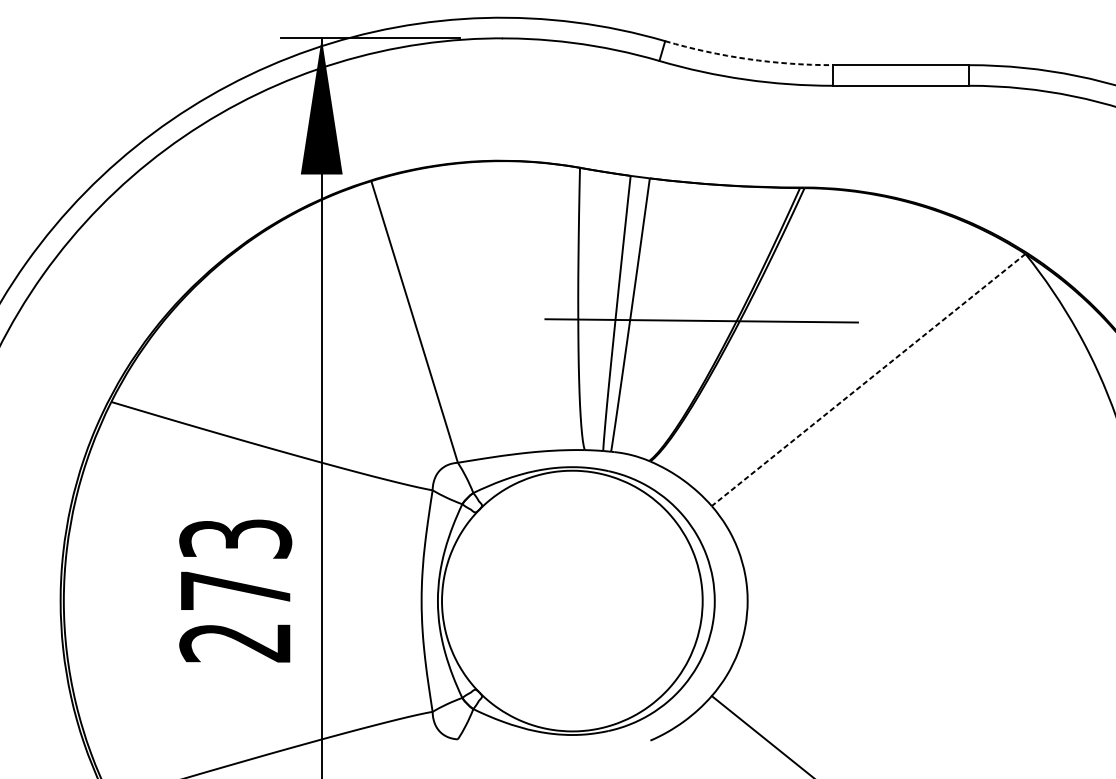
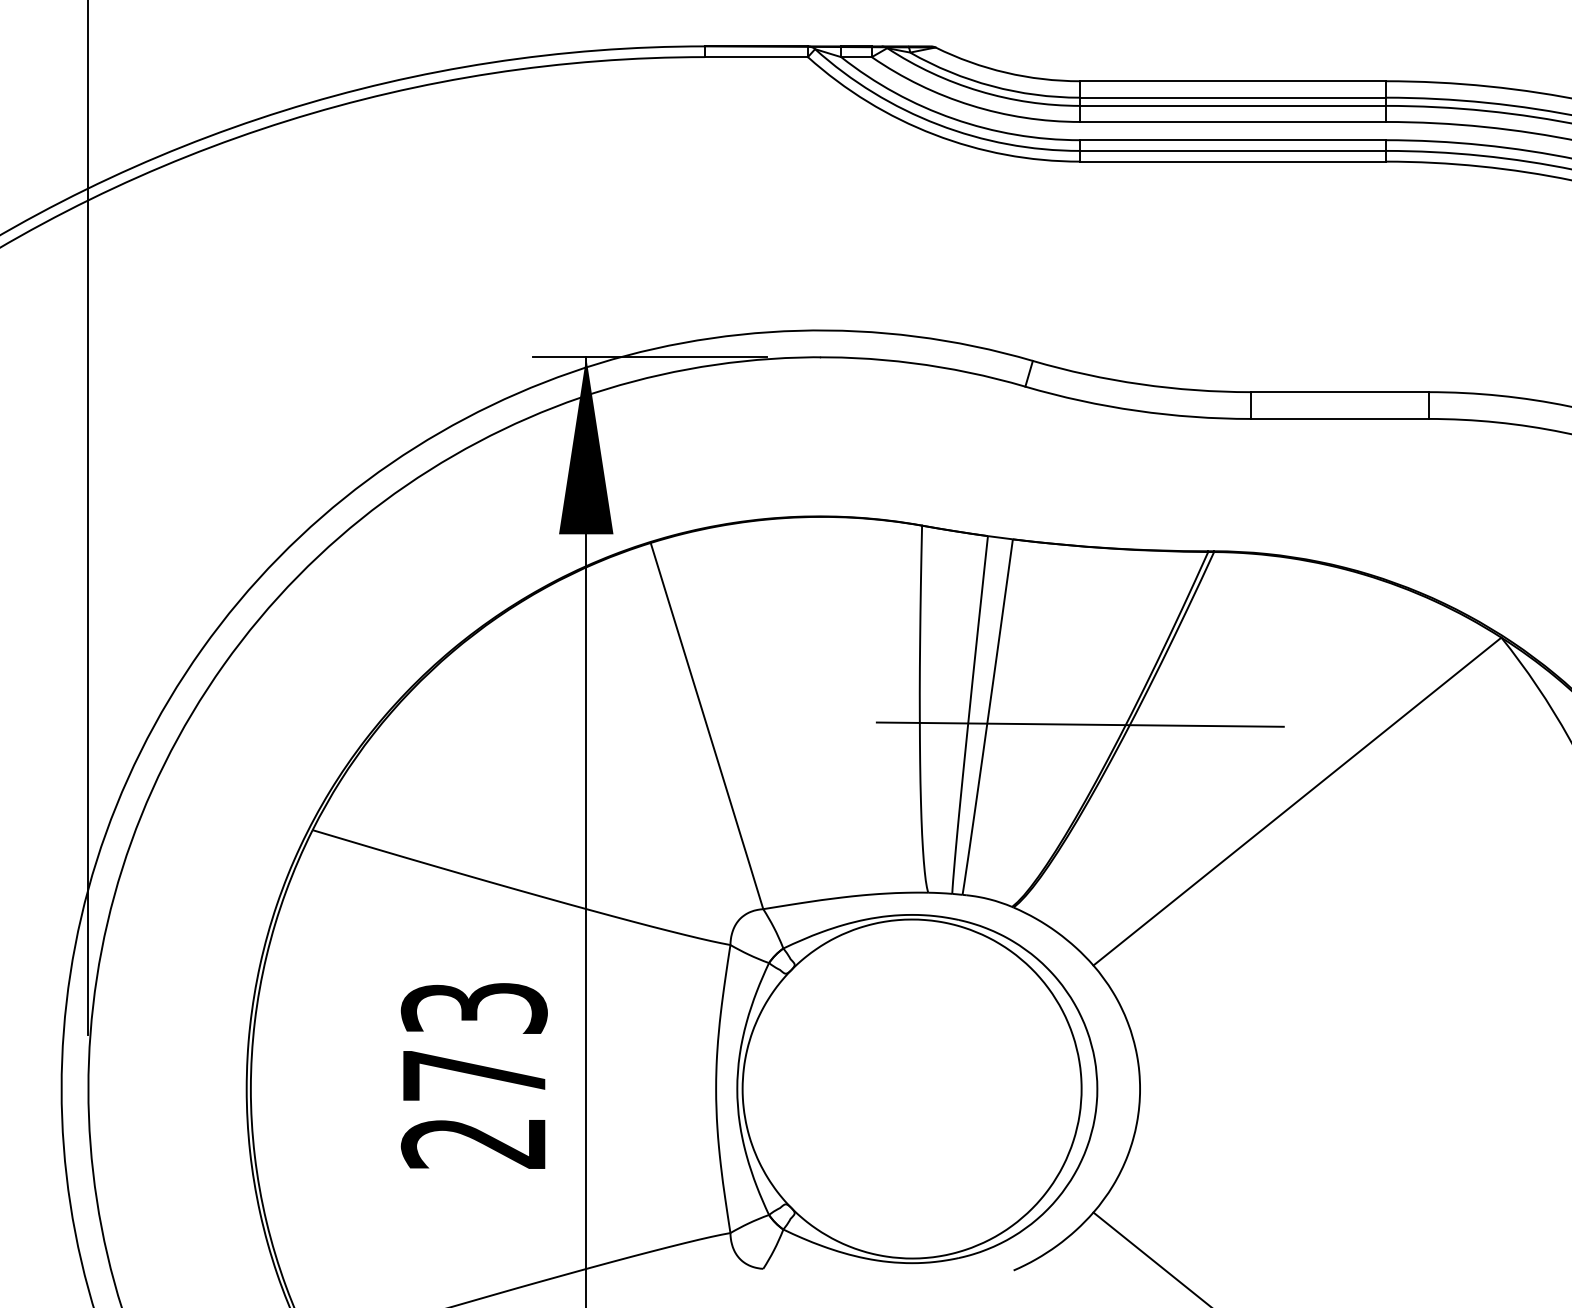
arc: (747, 59) -> (1140, 384), dashed -> solid
line: (868, 379) -> (1297, 801), dashed -> solid

